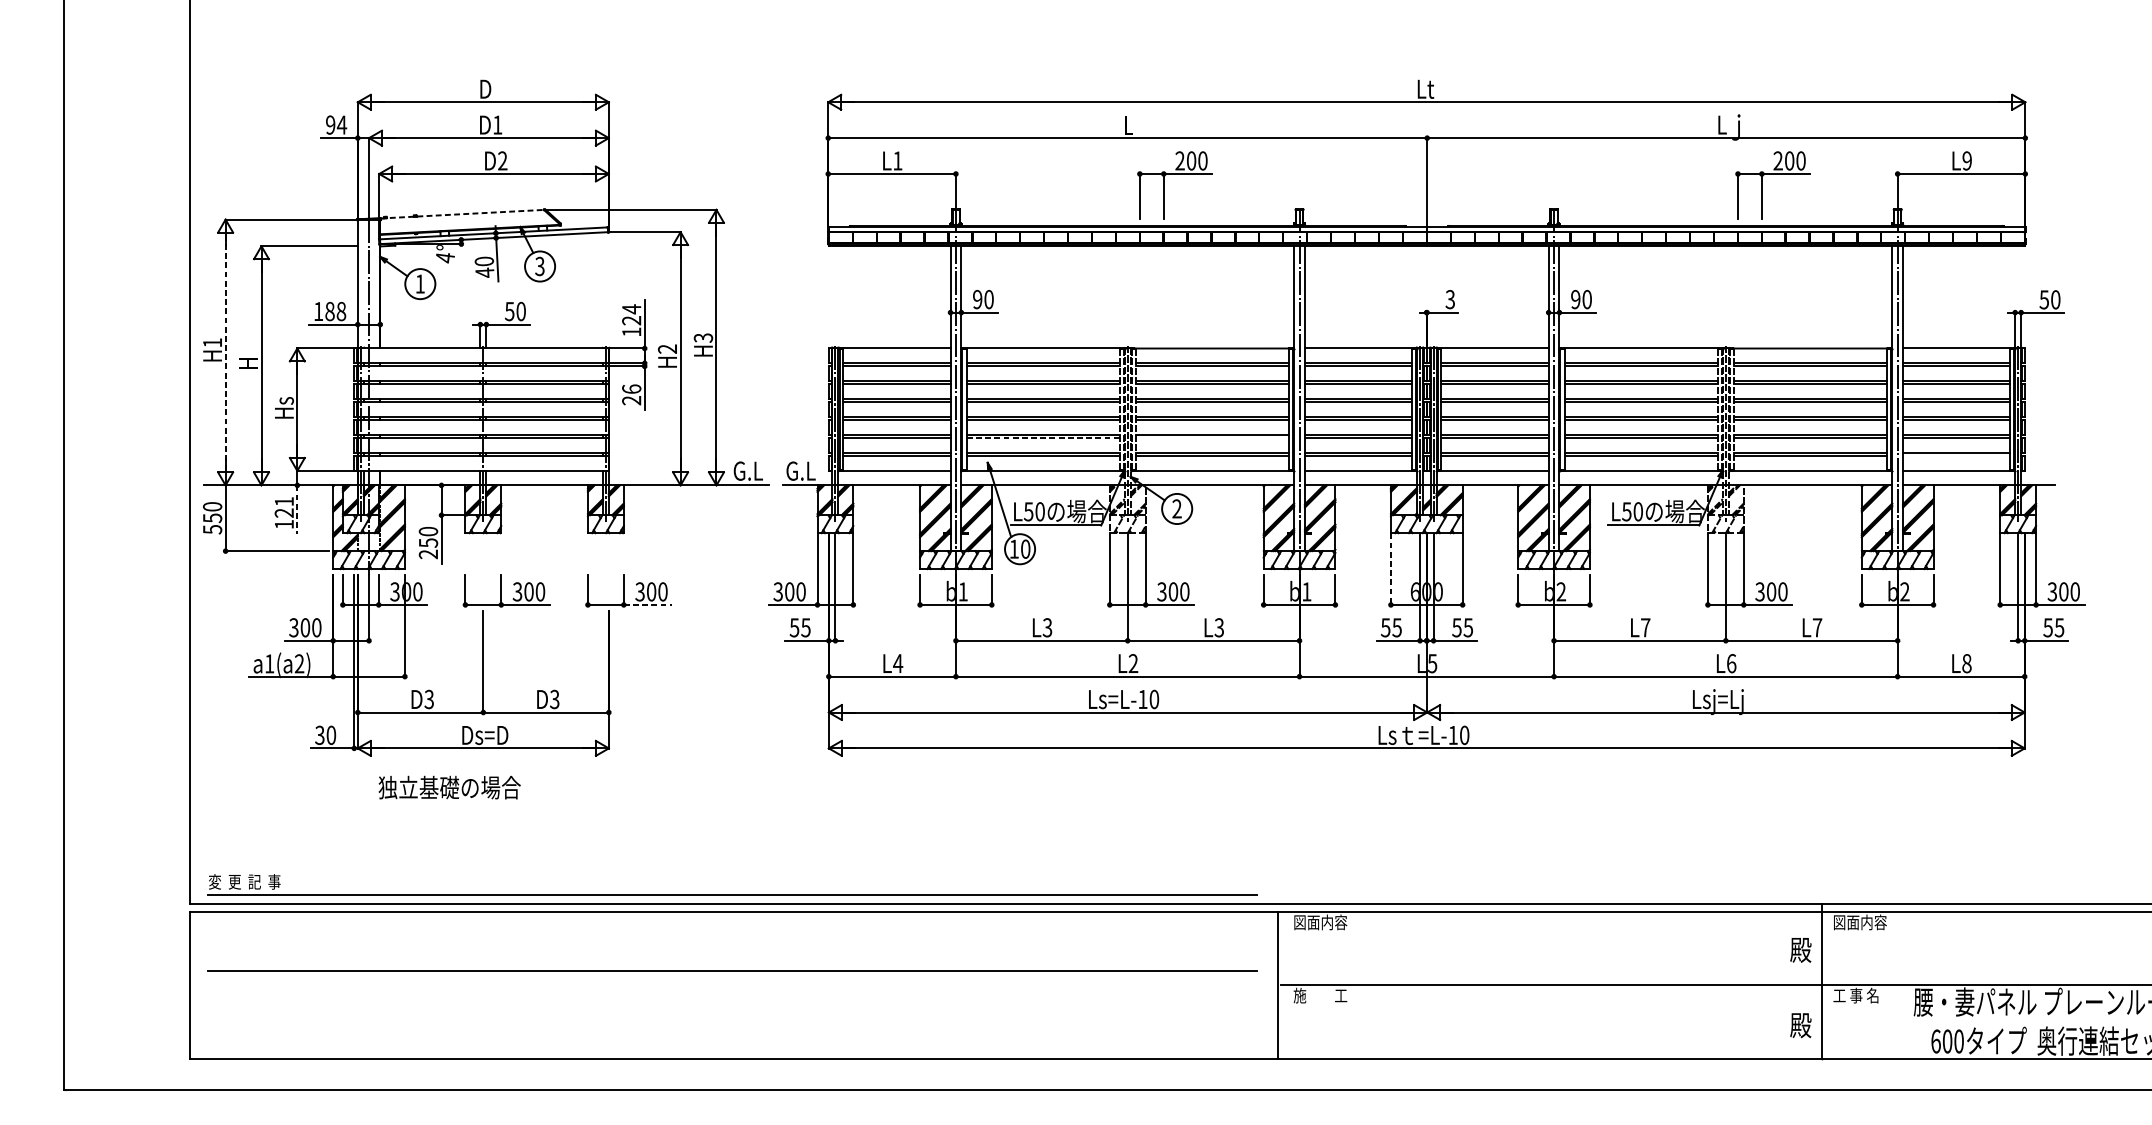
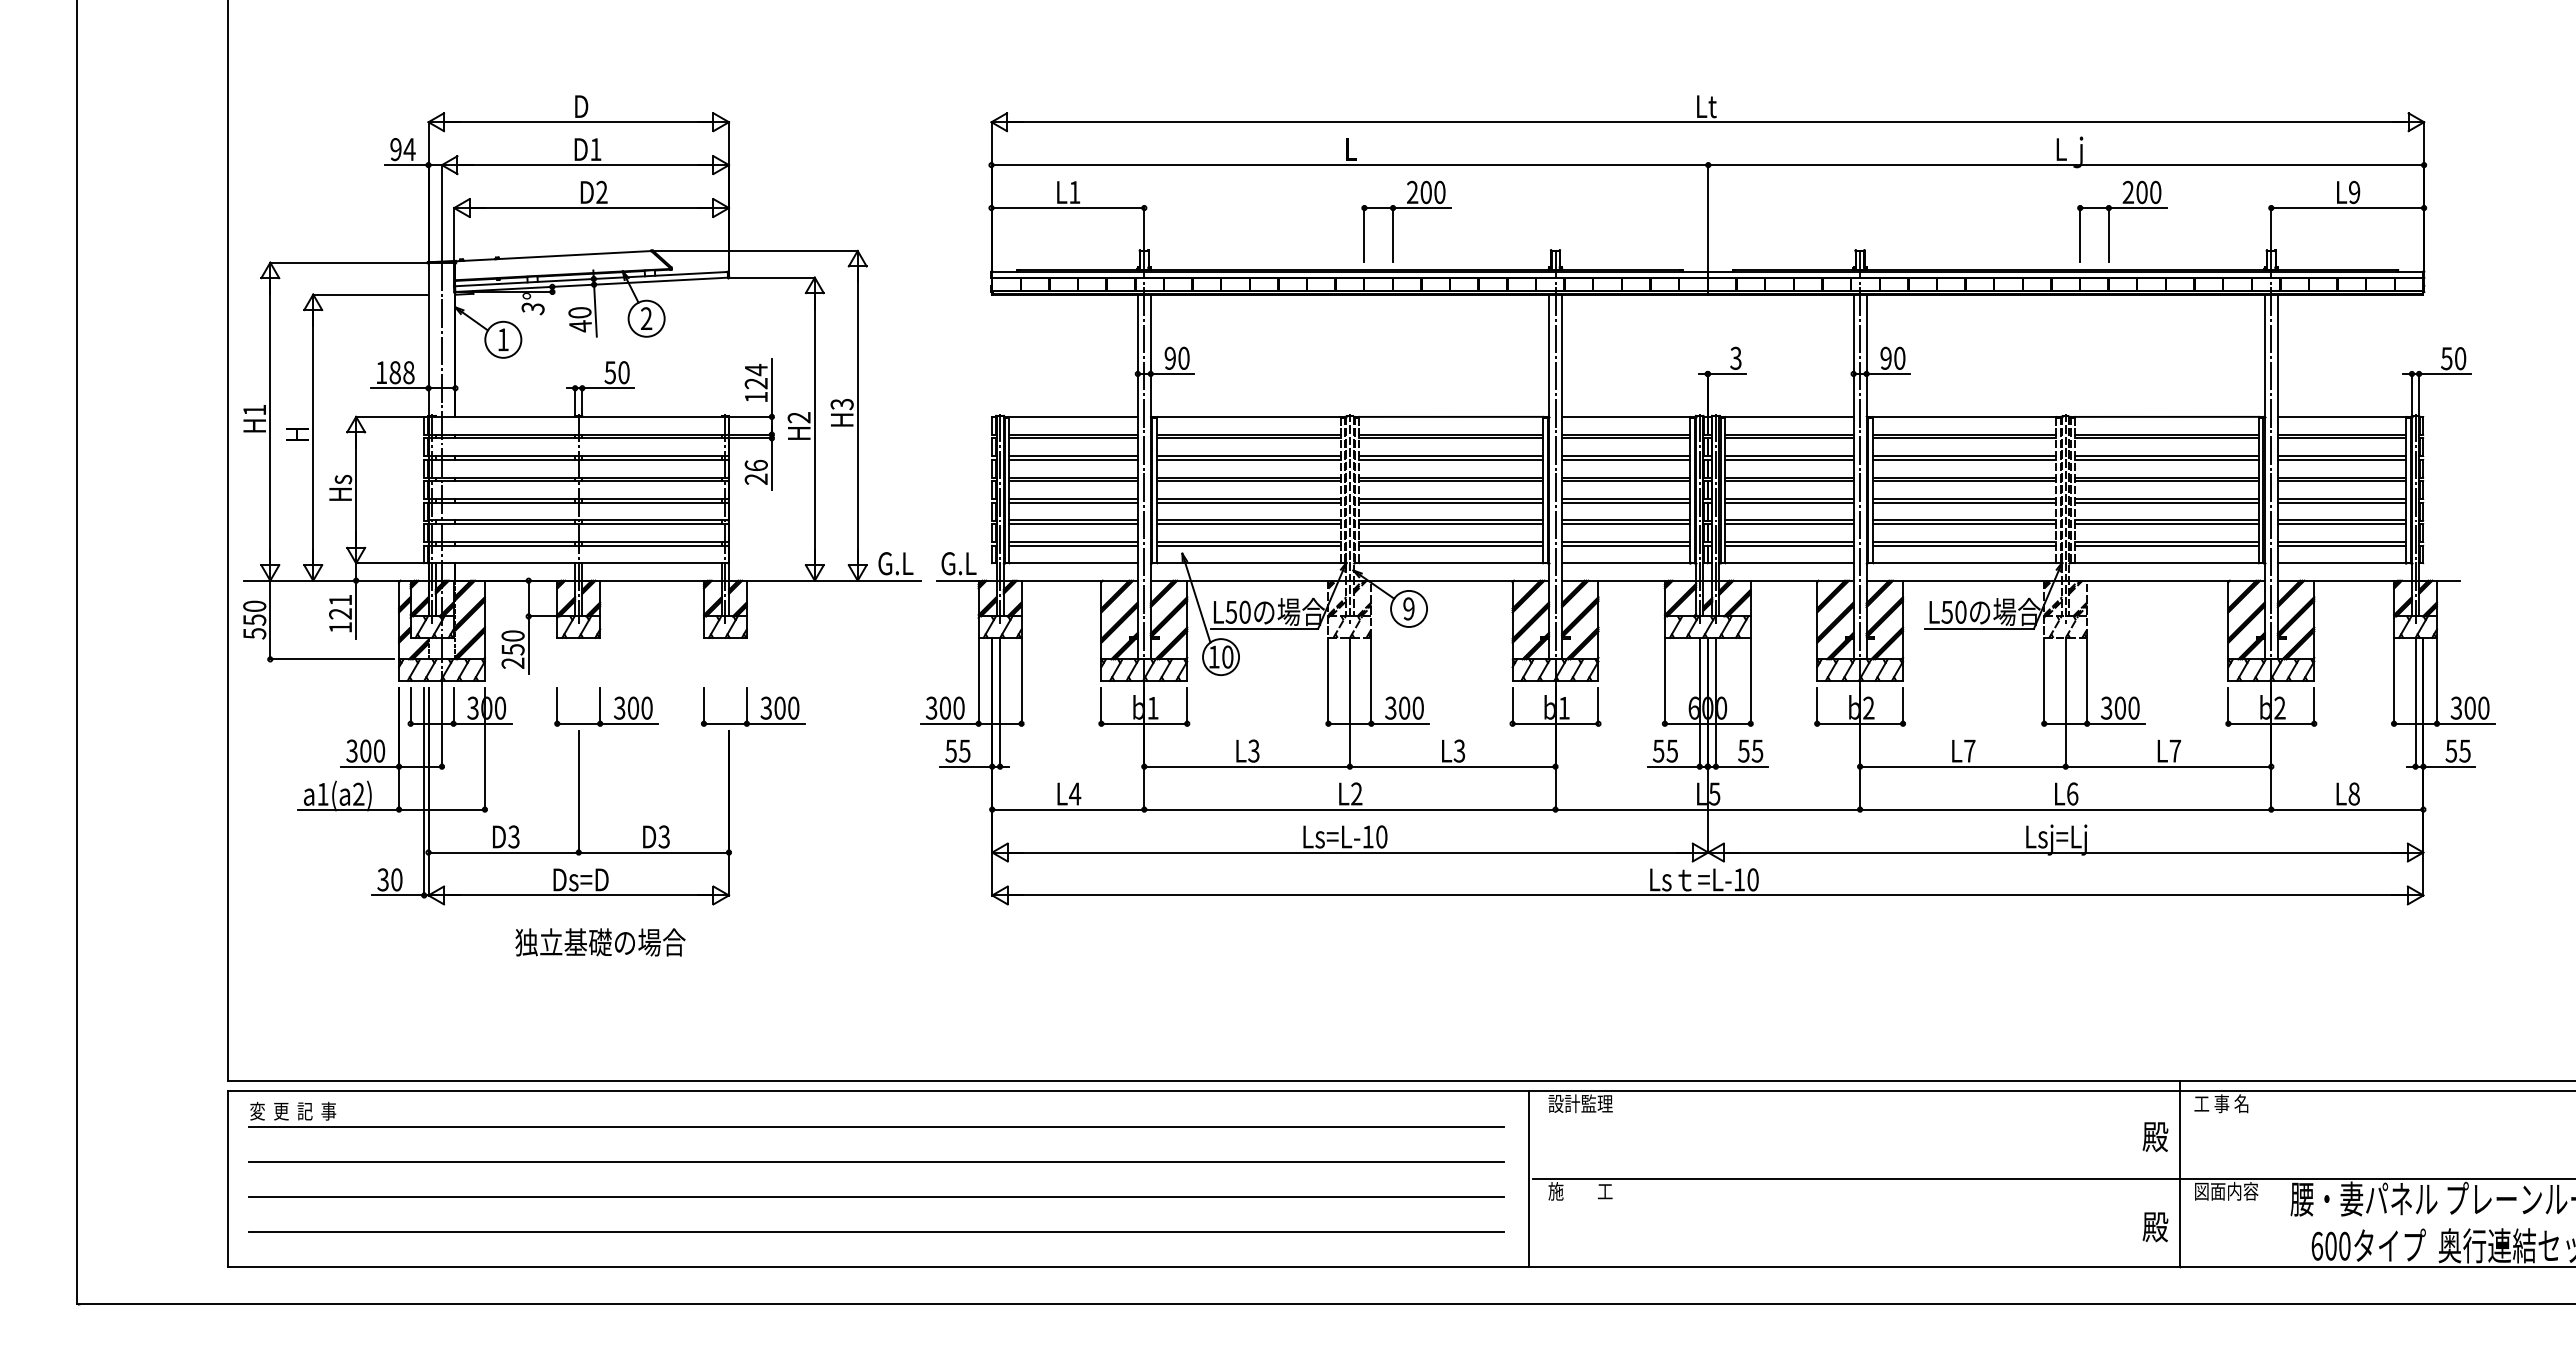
line: (462, 214) -> (553, 256), dashed -> solid
text: (444, 257) -> (532, 308), 4° -> 3°
text: (539, 266) -> (646, 318), 3 -> 2
line: (225, 352) -> (270, 421), dashed -> solid
line: (1042, 438) -> (1248, 524), dashed -> solid
line: (1212, 438) -> (1451, 524), added
line: (1956, 455) -> (2341, 545), added
text: (1176, 508) -> (1408, 608), 2 -> 9
line: (297, 509) -> (356, 609), dashed -> solid
line: (1390, 569) -> (1664, 681), dashed -> solid
line: (647, 604) -> (775, 723), dashed -> solid
text: (449, 787) -> (600, 942), moved
part: (732, 894) -> (876, 1126), moved
text: (1320, 922) -> (1580, 1103), 図面内容 -> 設計監理
text: (1860, 922) -> (2226, 1103), 図面内容 -> 工 事 名
text: (1860, 995) -> (2226, 1191), 工 事 名 -> 図面内容
line: (732, 999) -> (876, 1196), added
line: (732, 1029) -> (876, 1231), added

